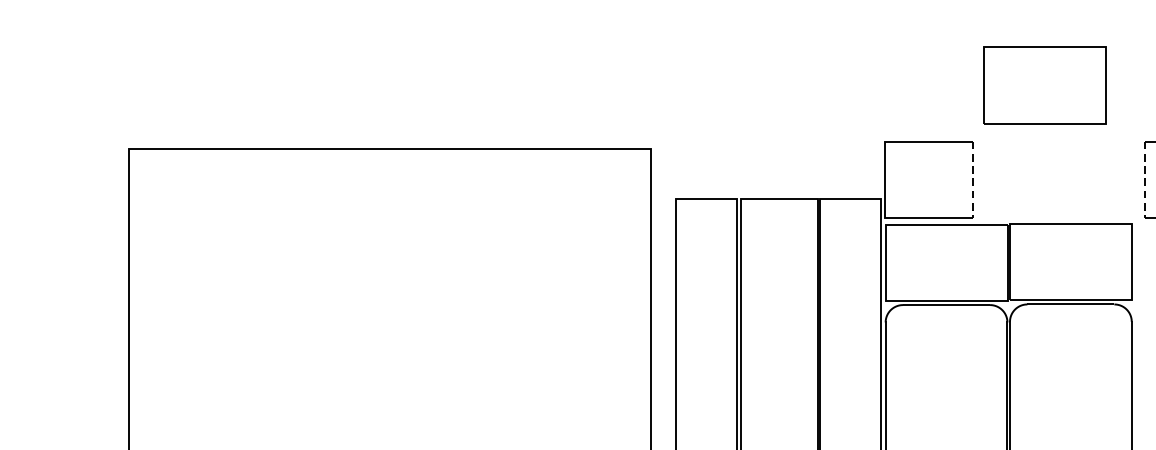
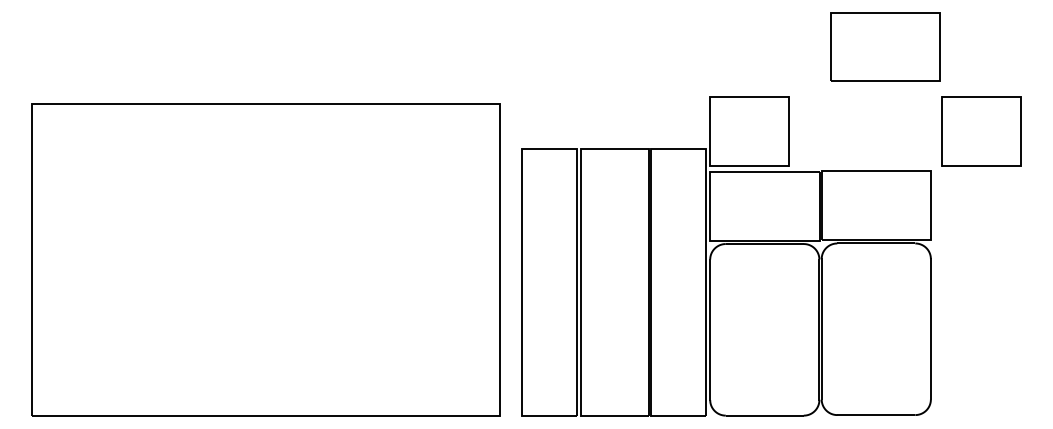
part: (1045, 84) -> (885, 46), moved
line: (972, 180) -> (788, 132), dashed -> solid
line: (1144, 180) -> (942, 132), dashed -> solid

